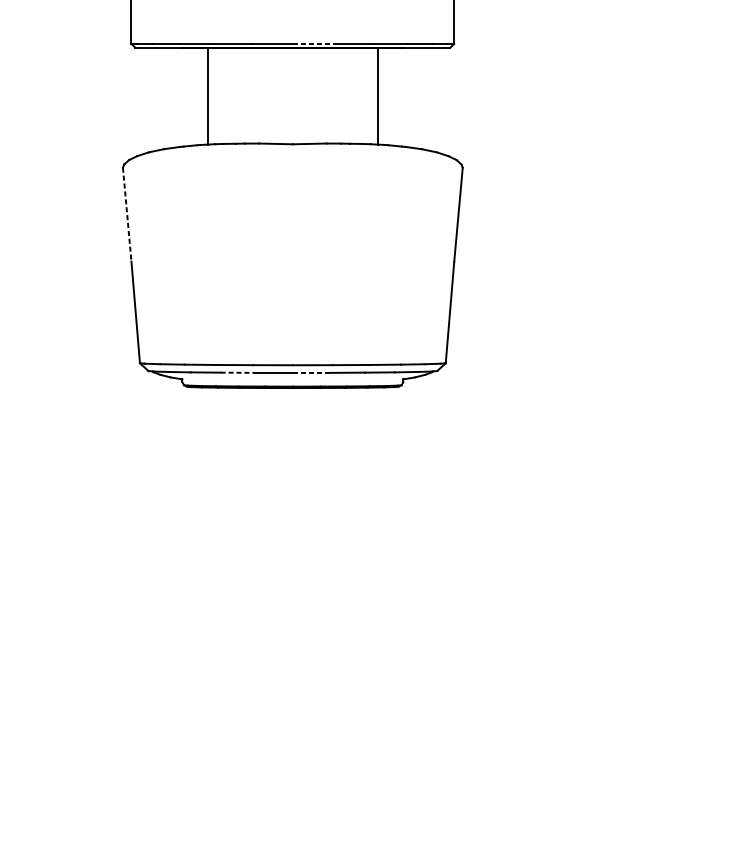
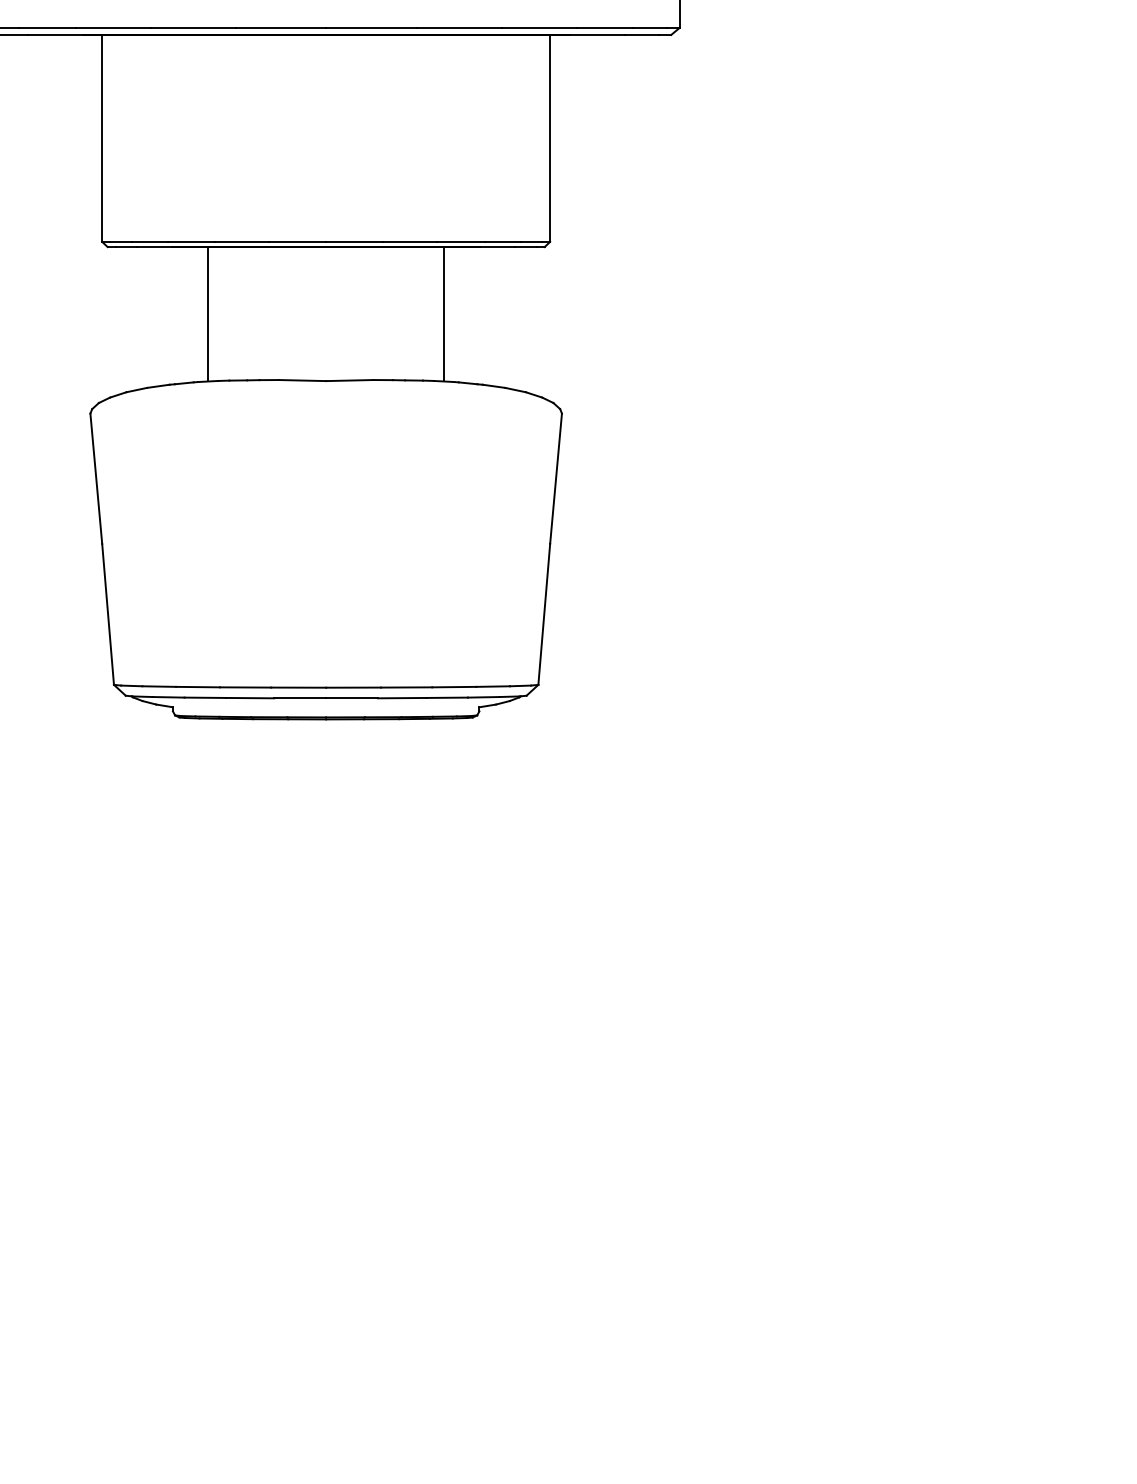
line: (313, 43) -> (354, 241), dashed -> solid
line: (127, 215) -> (96, 479), dashed -> solid
line: (238, 373) -> (250, 698), dashed -> solid
line: (311, 373) -> (352, 698), dashed -> solid

